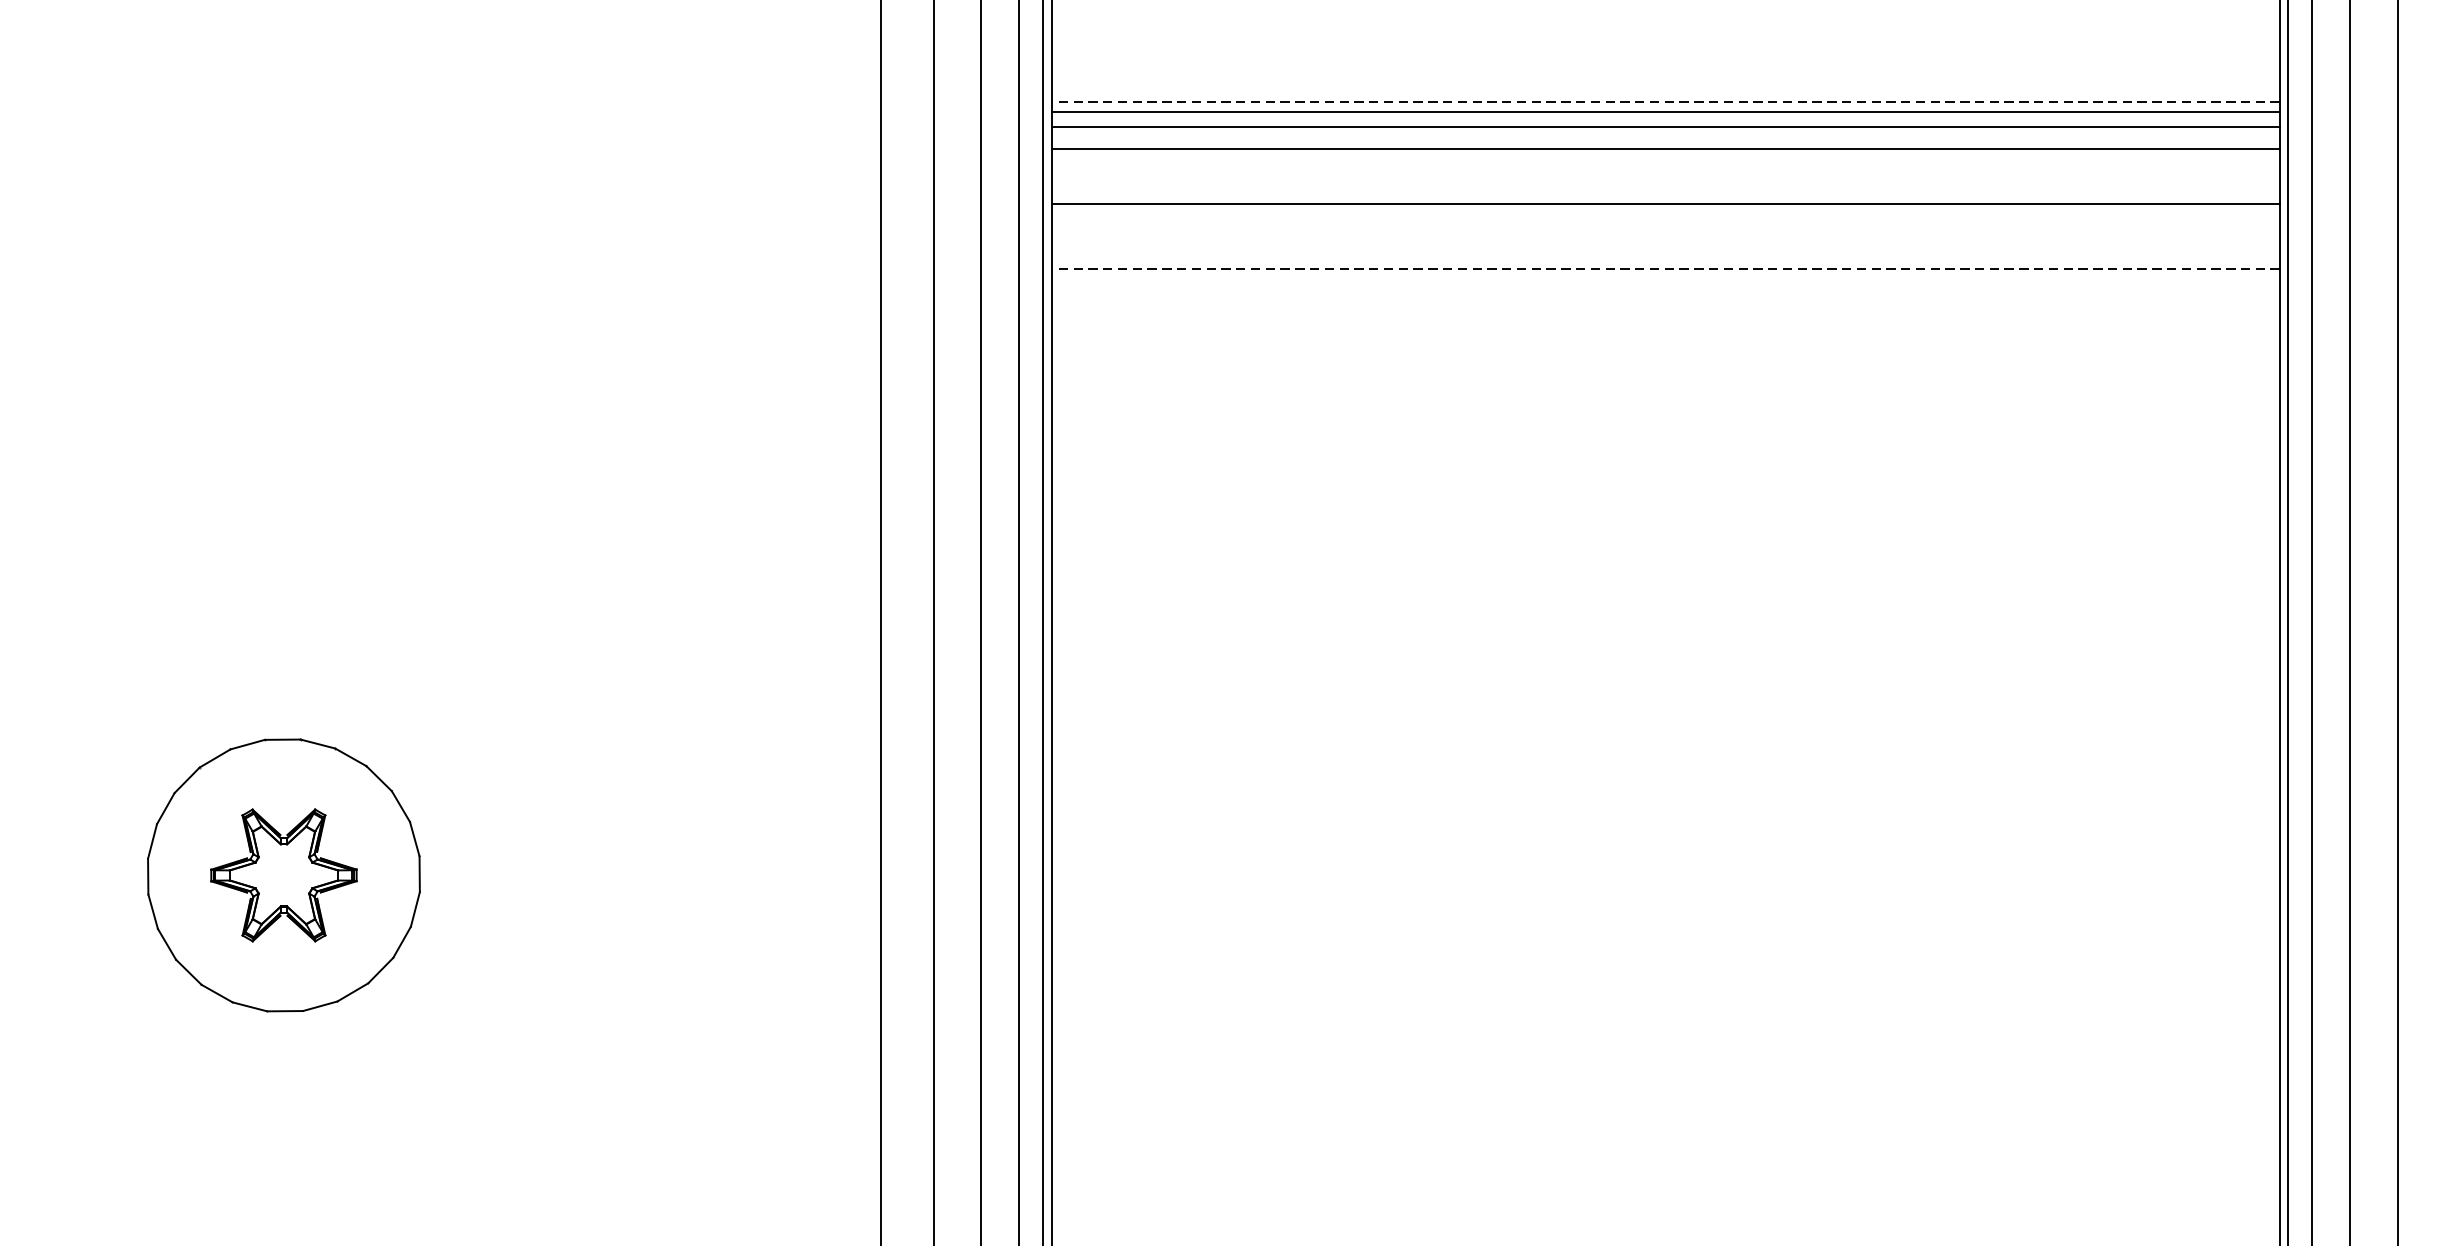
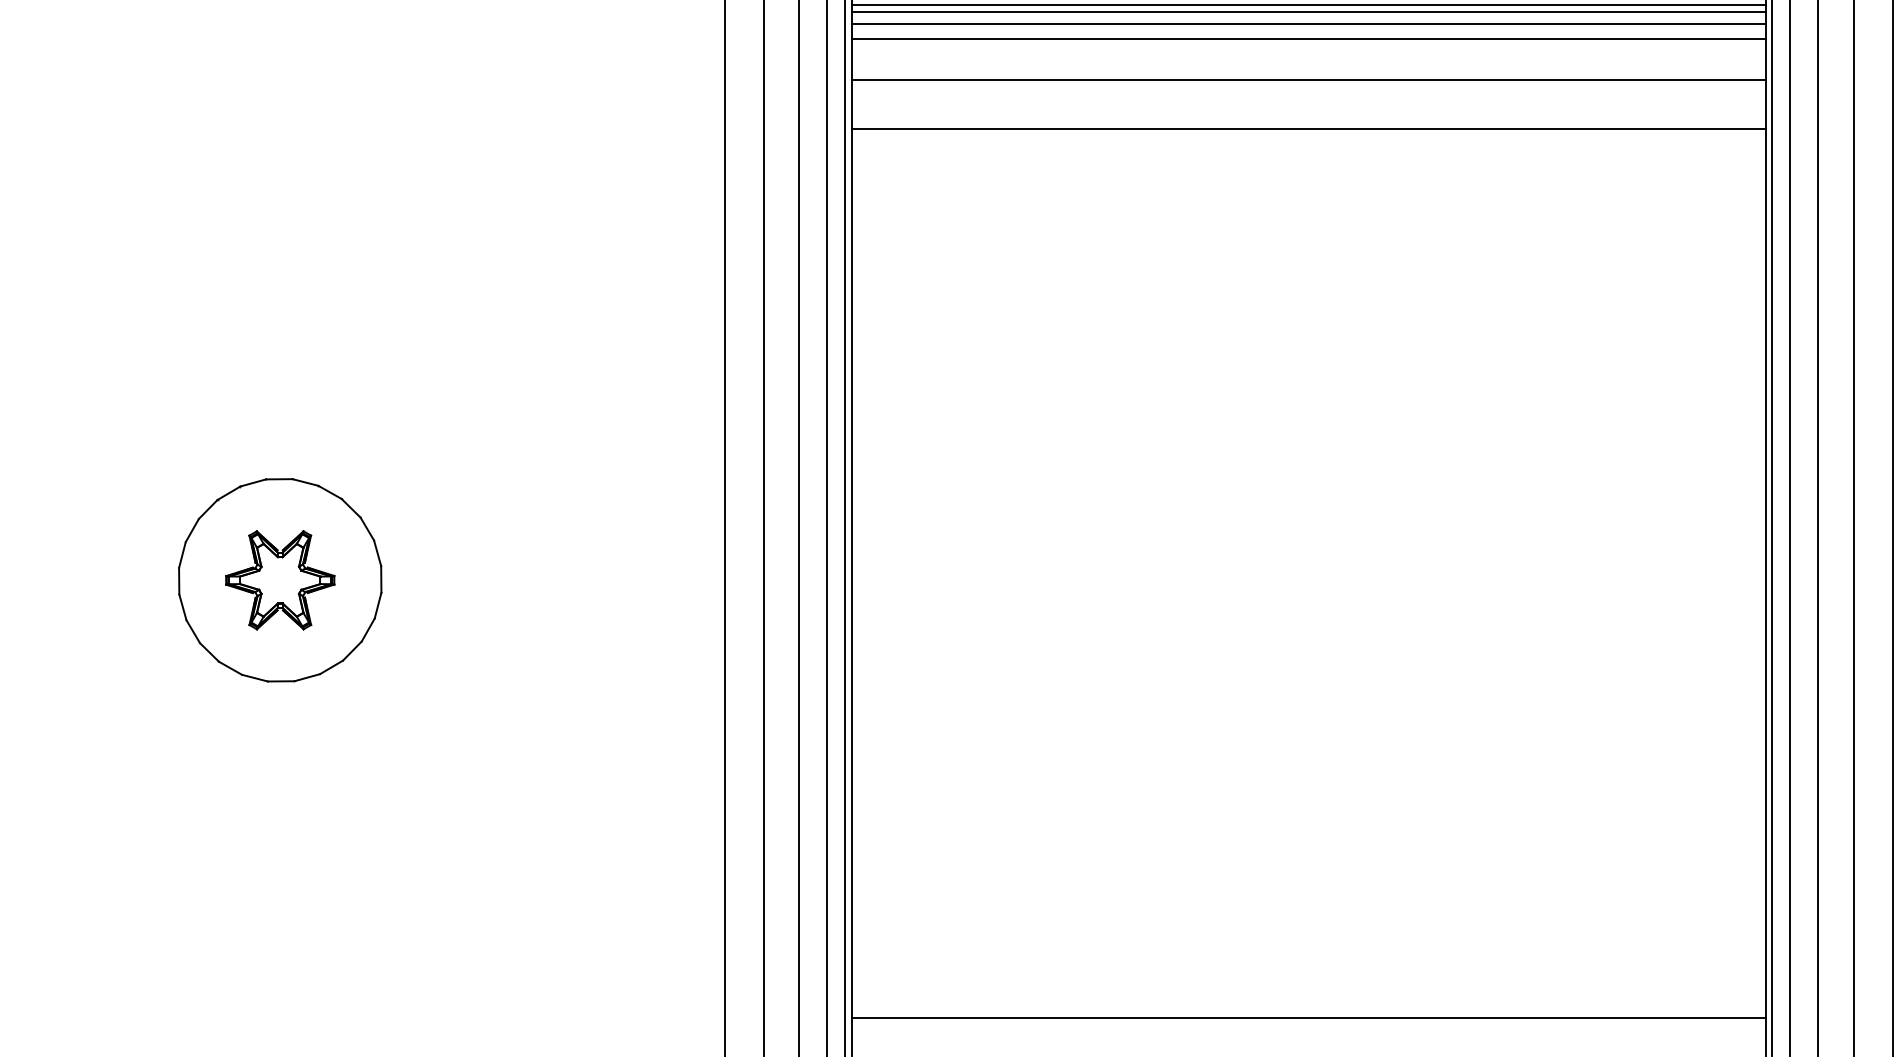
line: (1665, 101) -> (1308, 4), dashed -> solid
line: (1665, 269) -> (1308, 129), dashed -> solid

